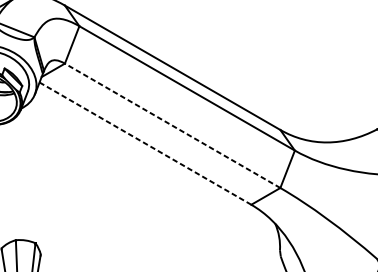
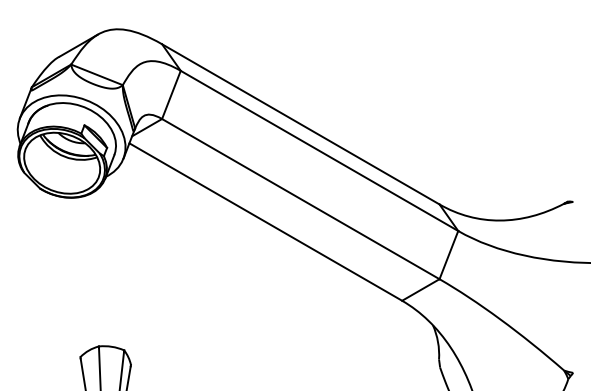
line: (172, 125) -> (300, 198), dashed -> solid
line: (145, 143) -> (265, 221), dashed -> solid

